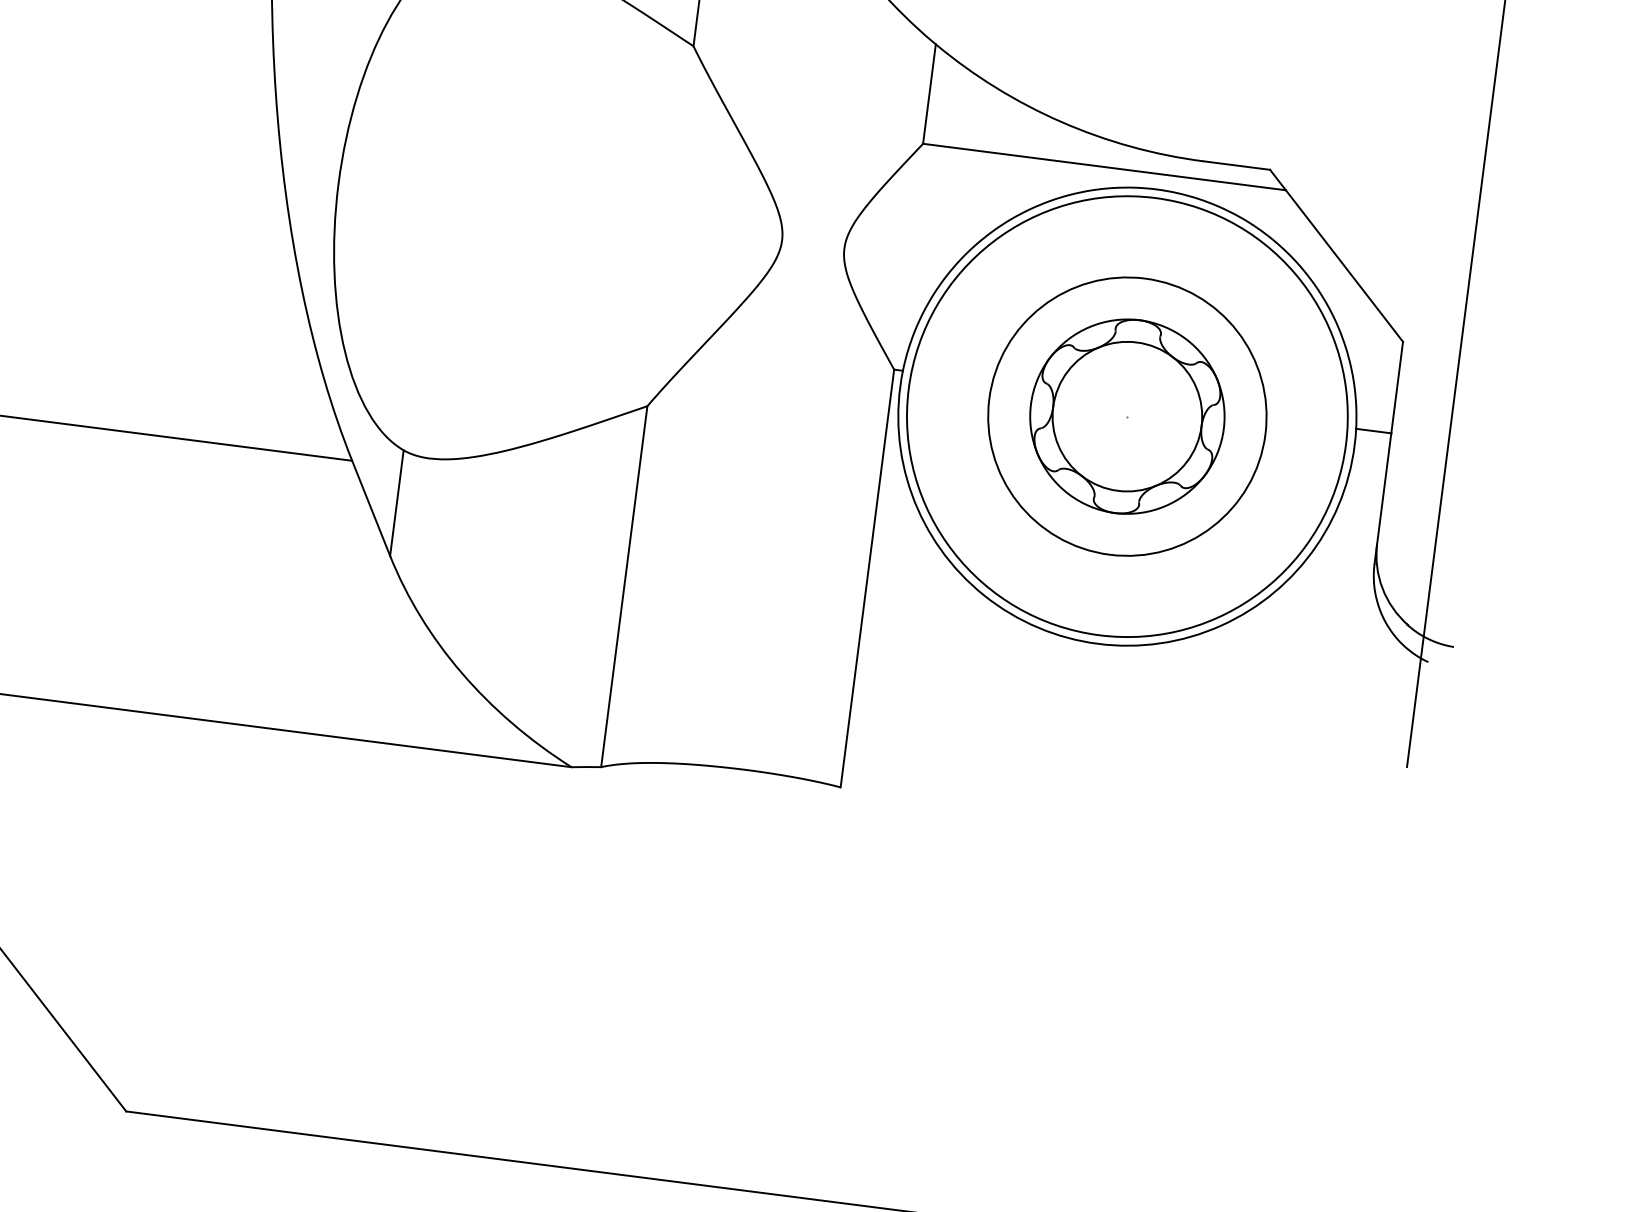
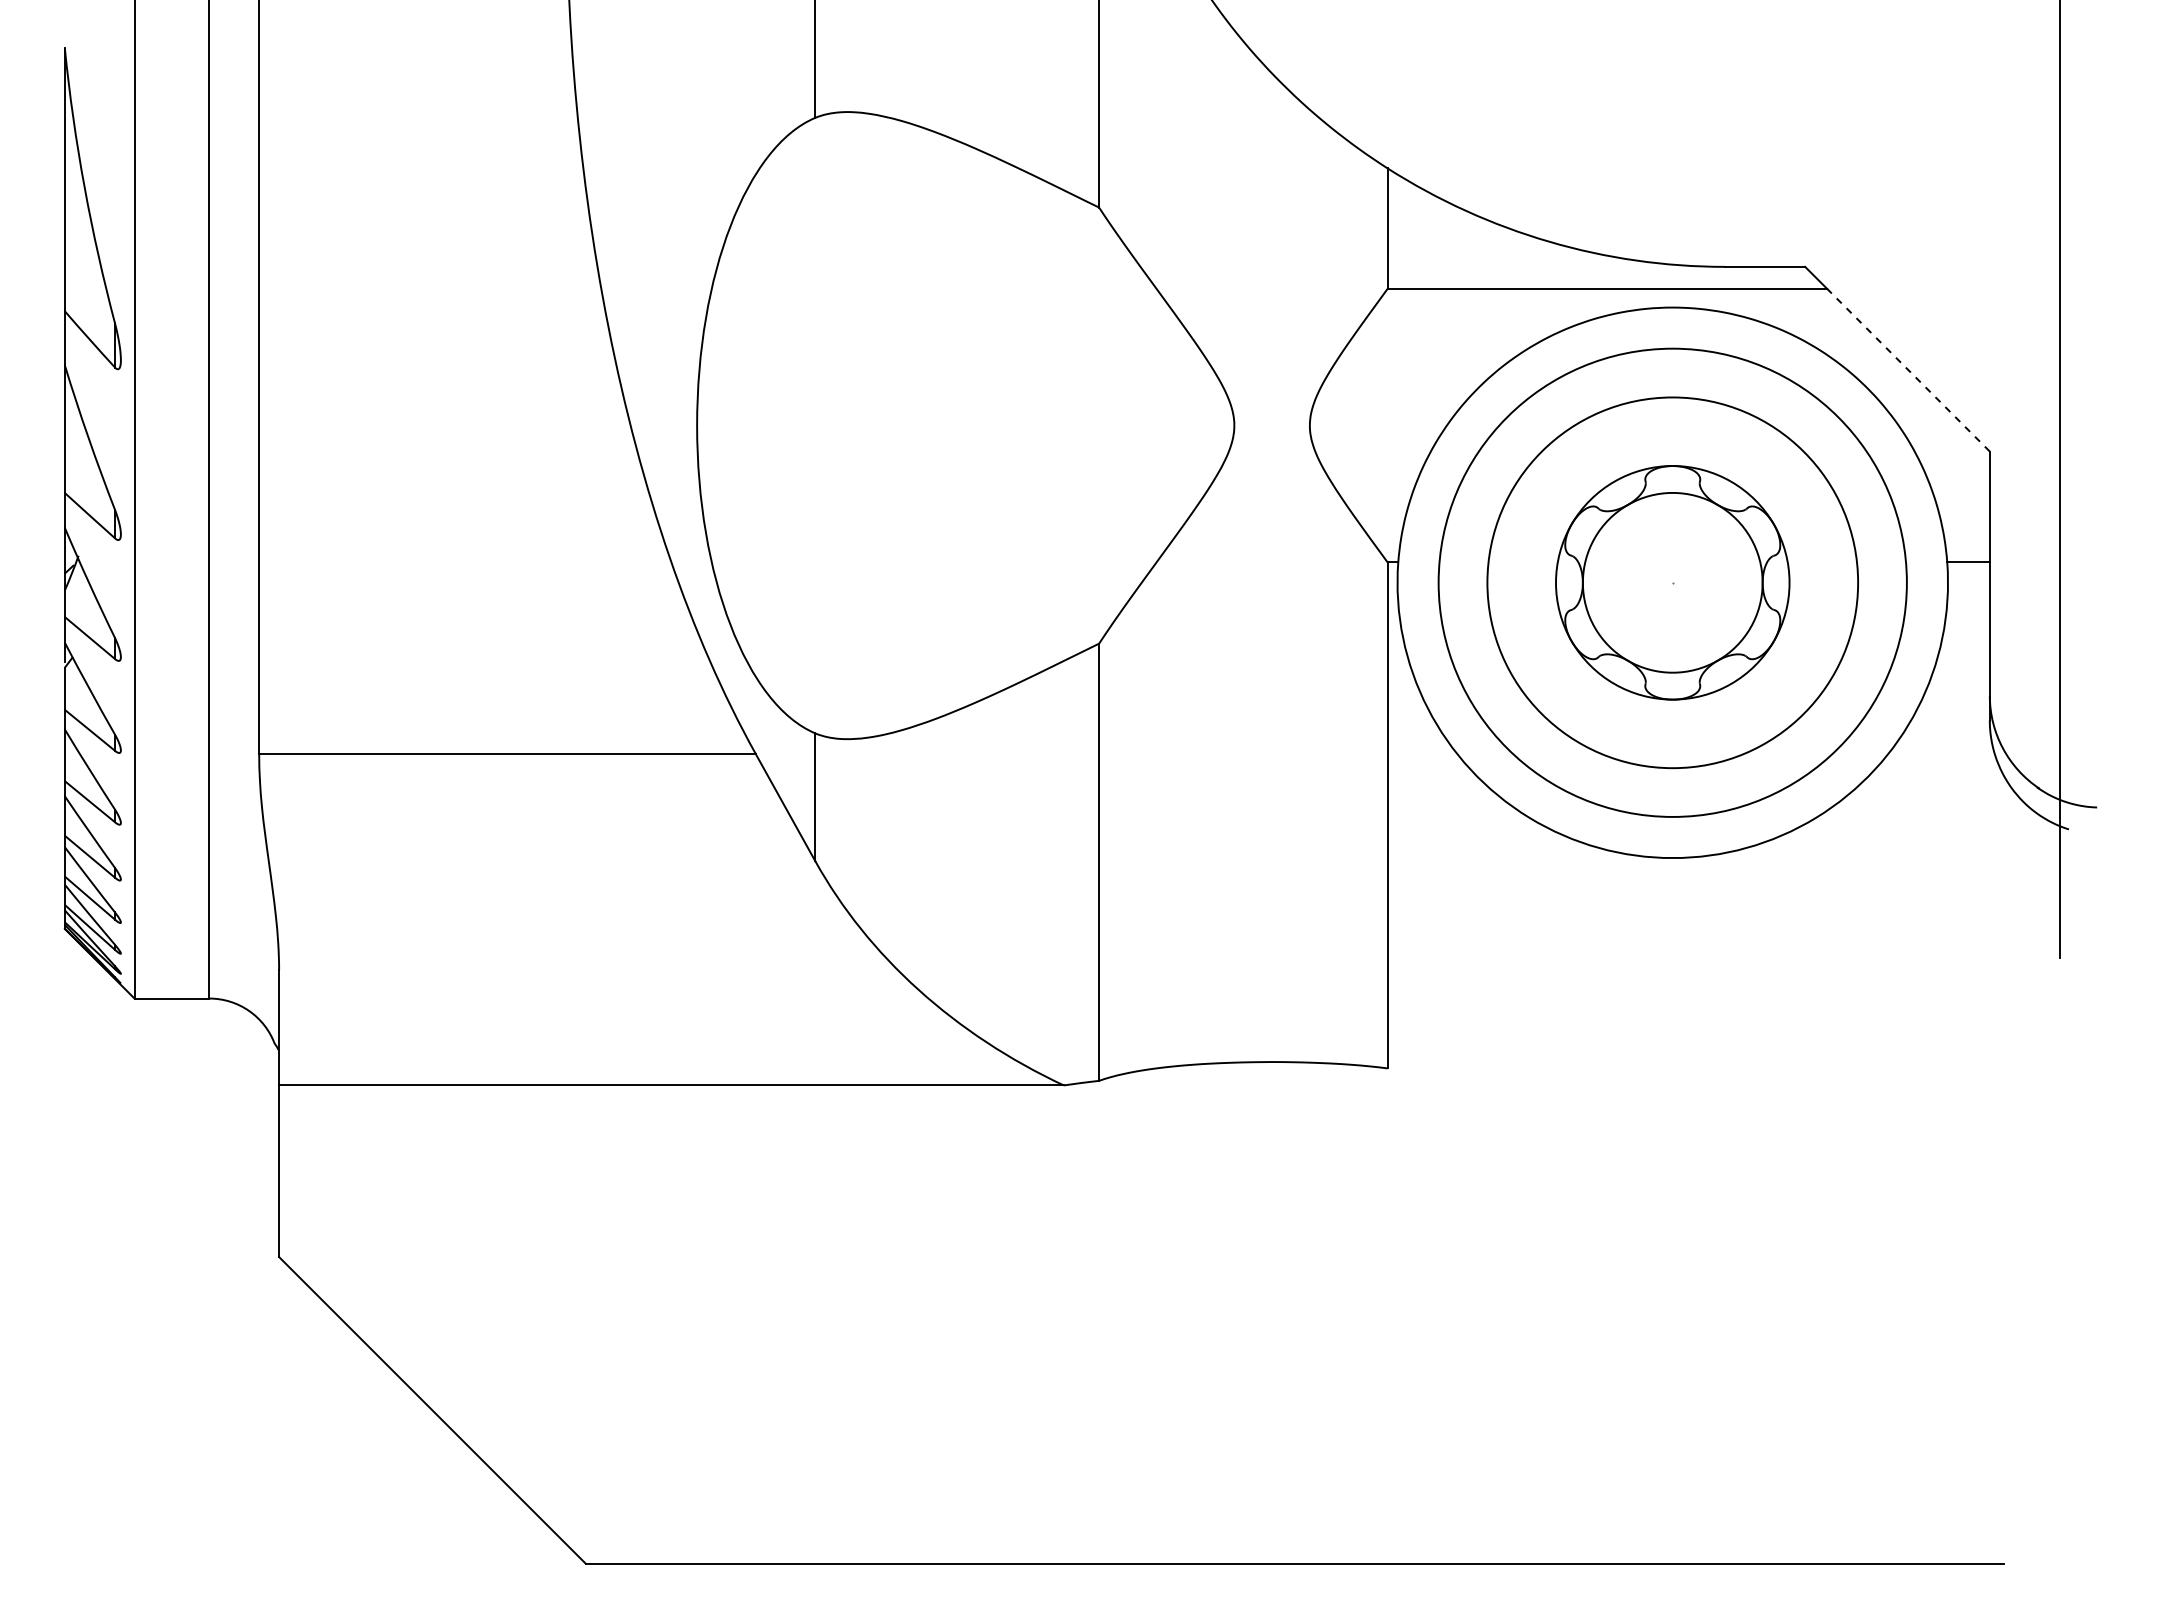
line: (1344, 265) -> (1908, 369), solid -> dashed
circle: (1127, 416) -> (1672, 582), size x0.7
circle: (1127, 416) -> (1672, 582), size x1.4

